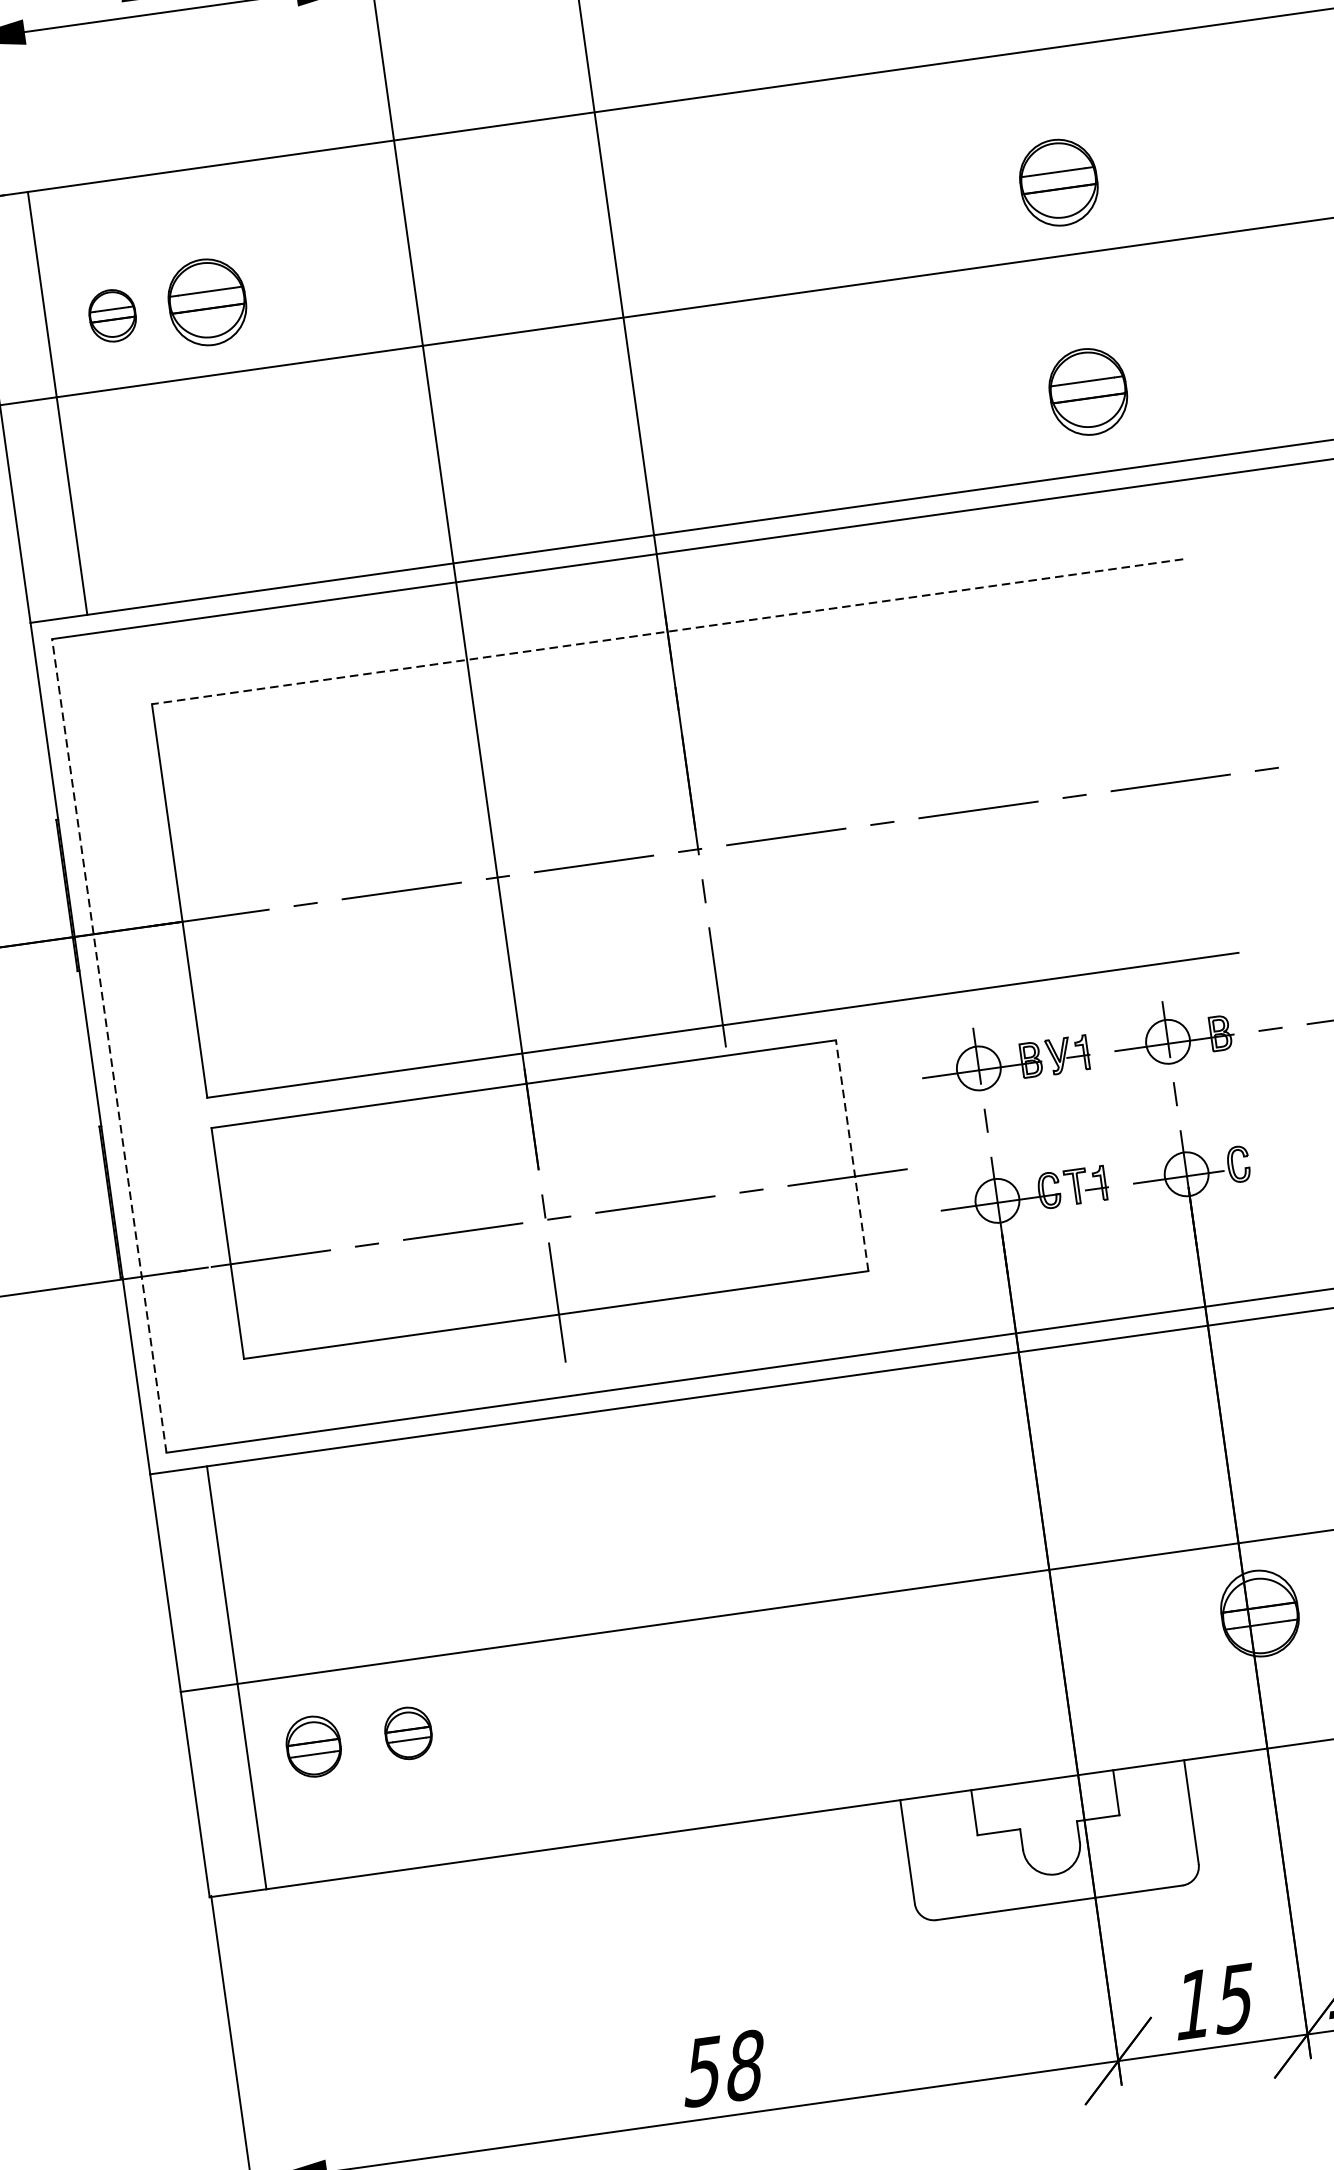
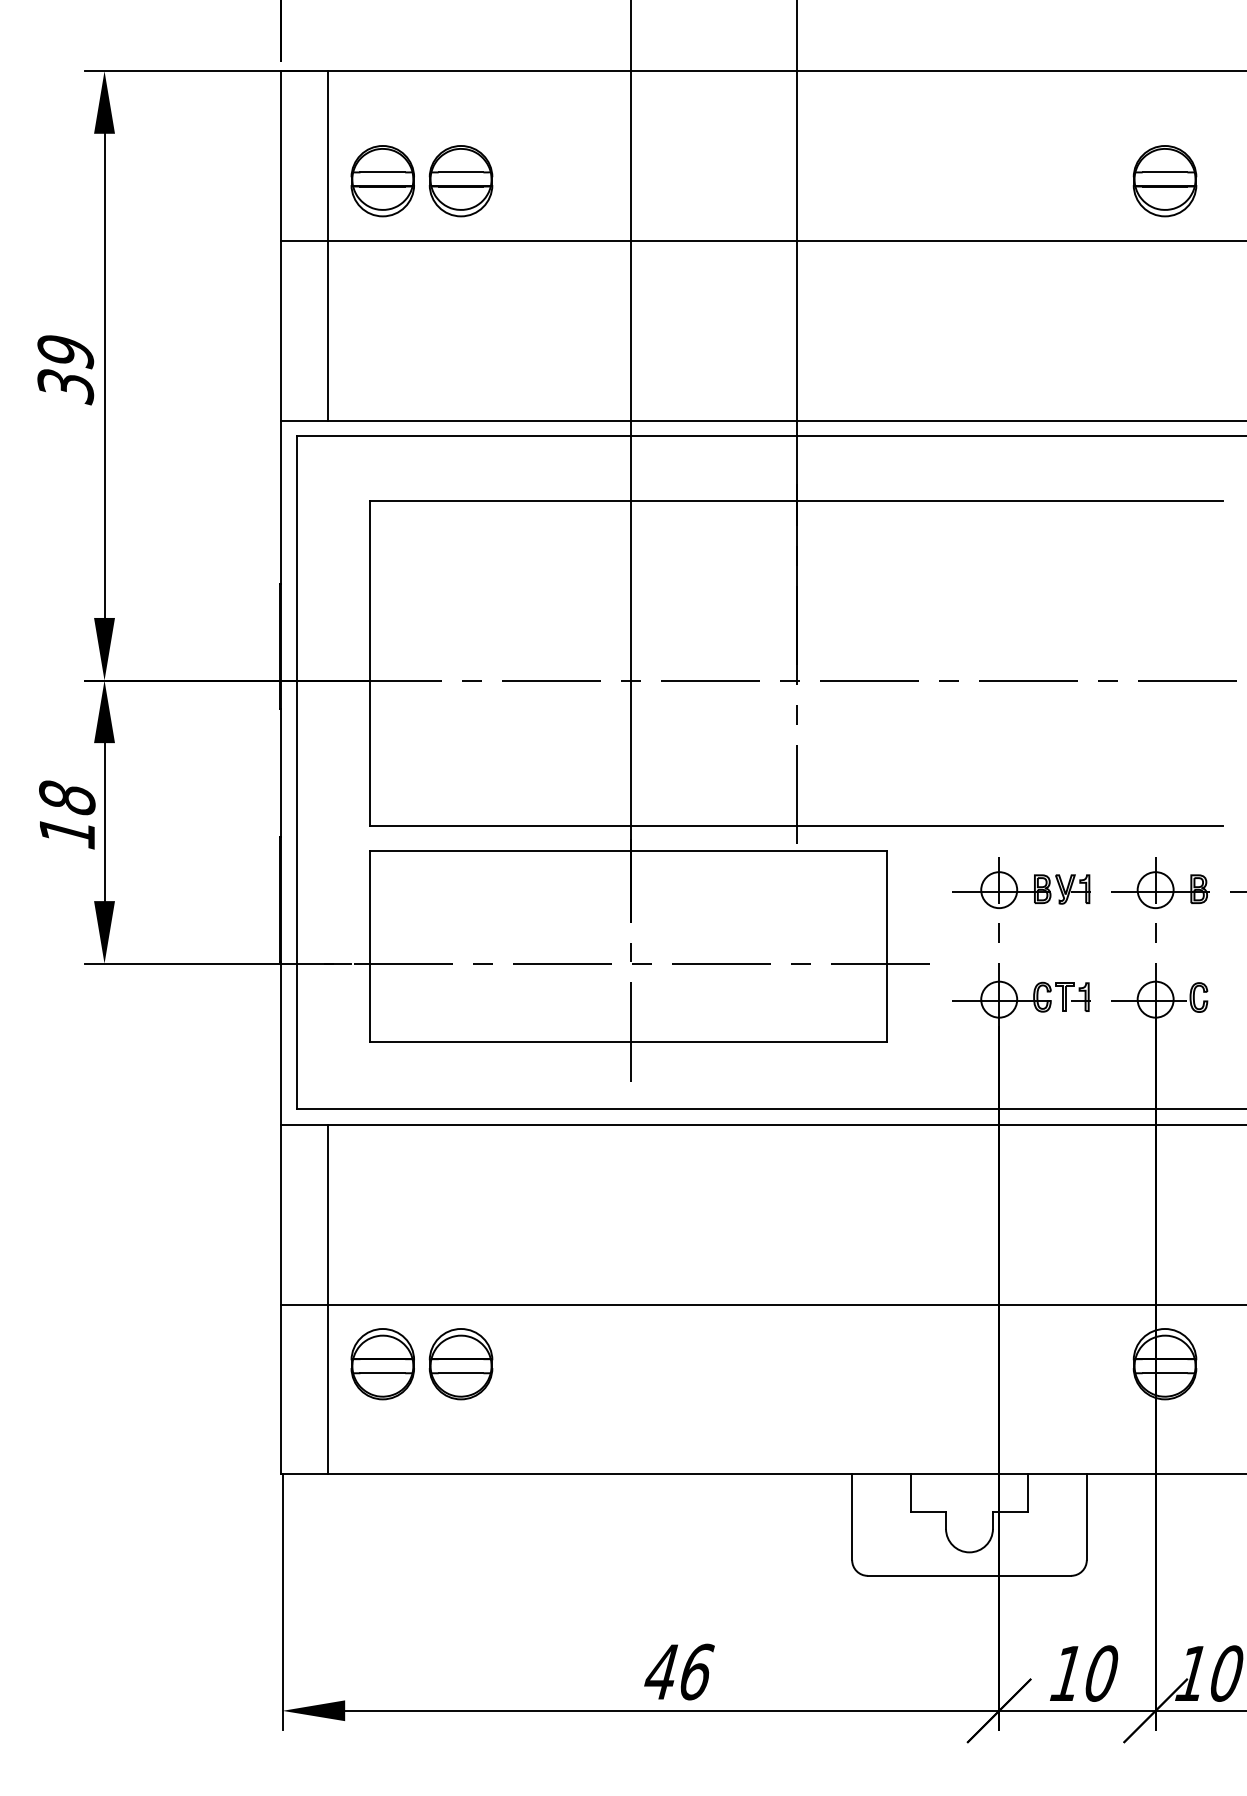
part: (112, 316) -> (382, 181), size x1.67
part: (1087, 392) -> (1164, 354), removed
line: (667, 631) -> (796, 500), dashed -> solid
line: (108, 1045) -> (296, 772), dashed -> solid
line: (851, 1154) -> (886, 945), dashed -> solid
part: (407, 1733) -> (460, 1364), size x1.67
part: (313, 1746) -> (382, 1364), size x1.43
text: (1234, 1998) -> (1100, 1673), 15 -> 10
text: (723, 2067) -> (678, 1671), 58 -> 46

